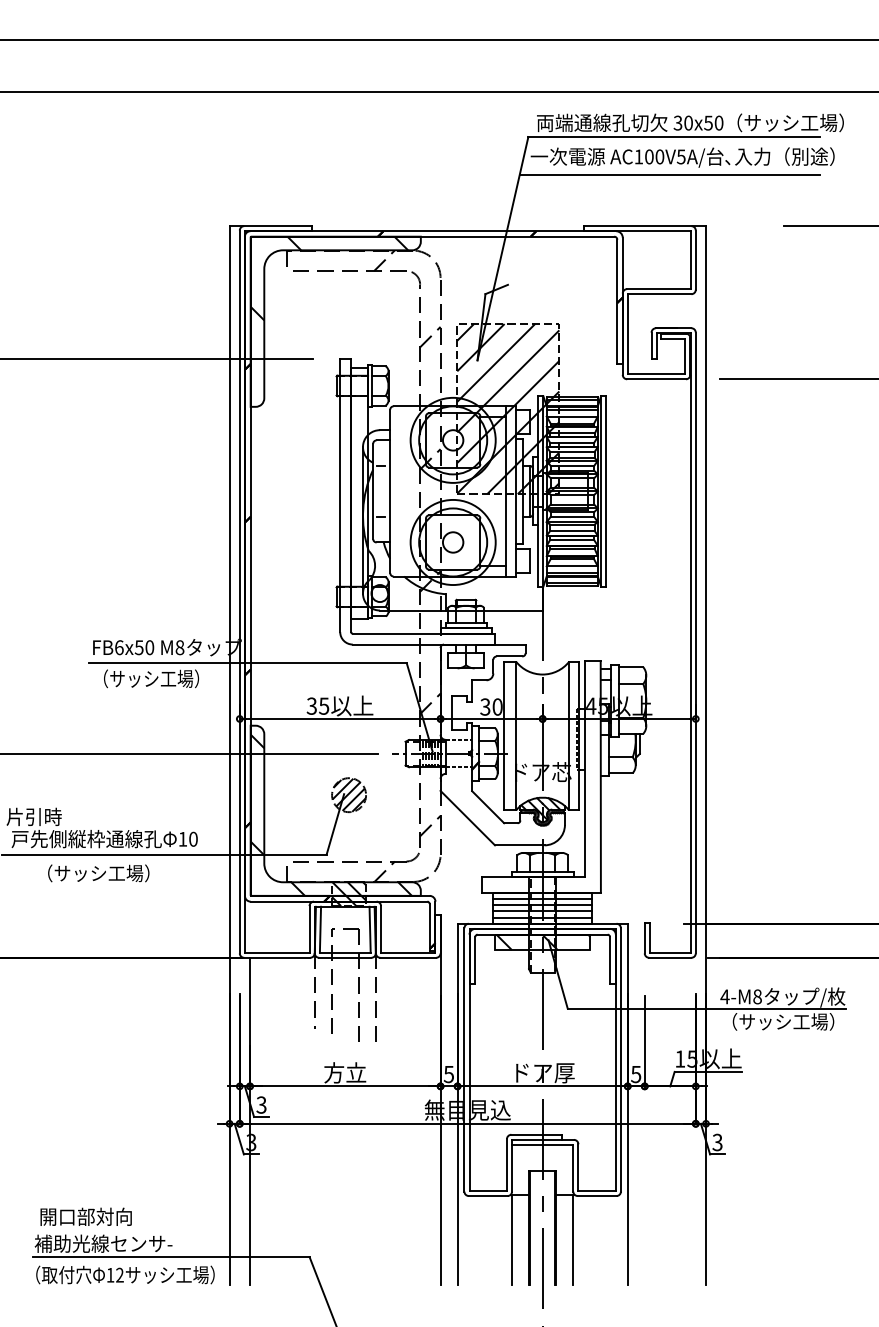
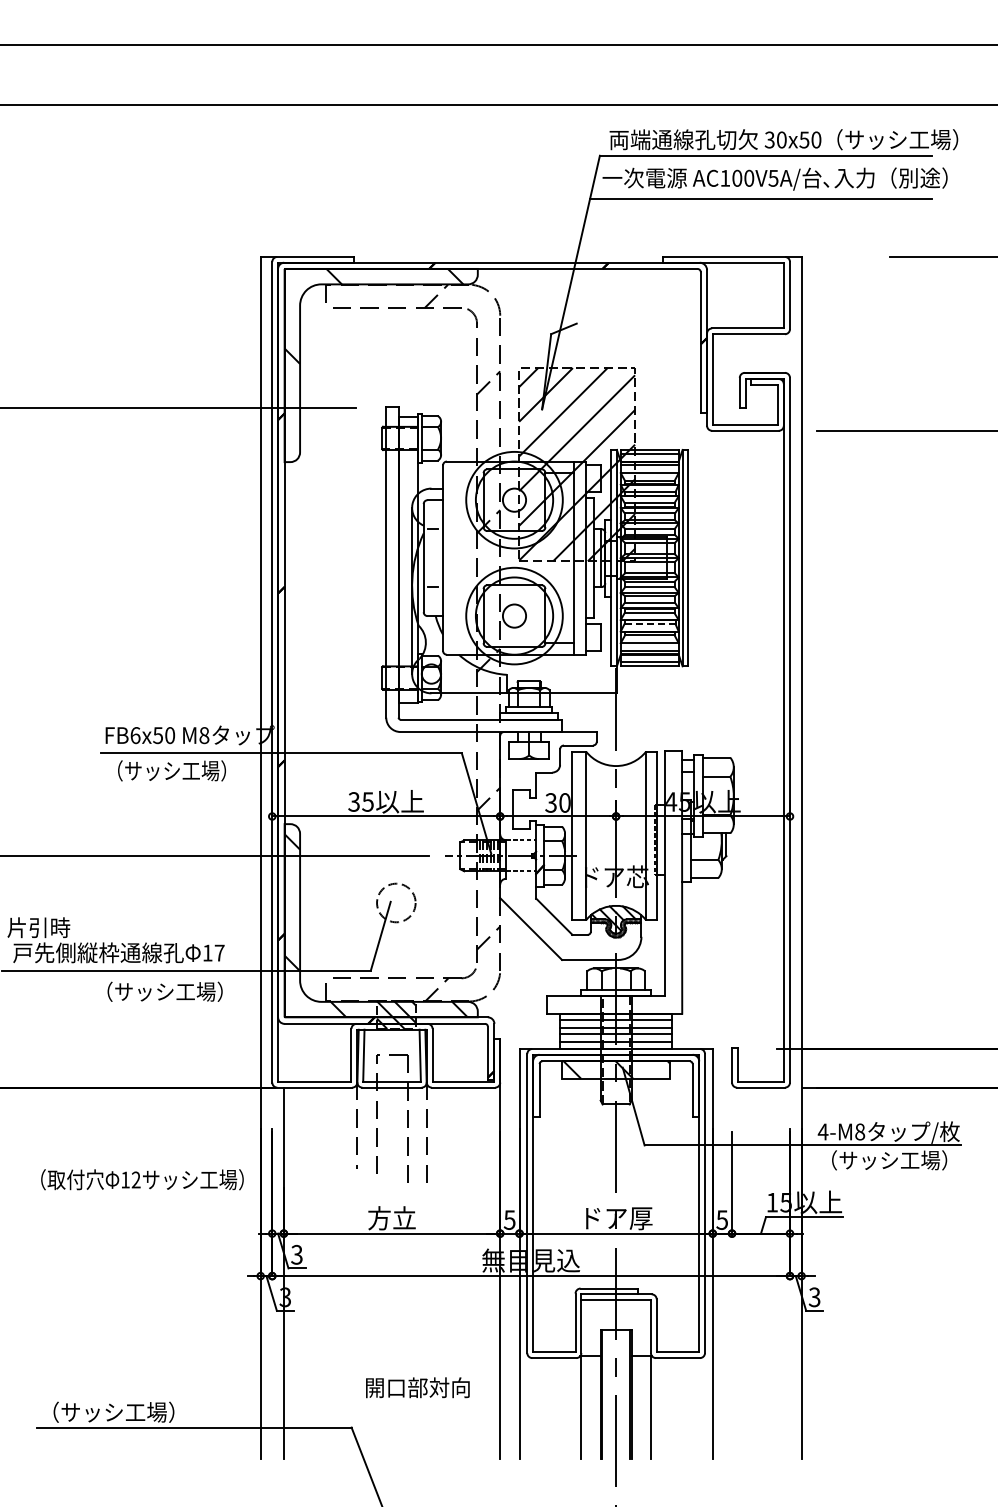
line: (572, 549) -> (650, 624), solid -> dashed
hatch: (349, 794) -> (396, 902), removed
text: (193, 838) -> (219, 952), 10 -> 17
text: (98, 873) -> (164, 991), moved
text: (85, 1216) -> (417, 1387), moved
text: (103, 1243) -> (117, 1411), 補助光線センサ- -> （サッシ工場）
text: (125, 1274) -> (142, 1179), moved

